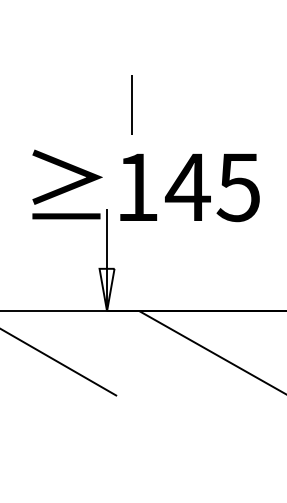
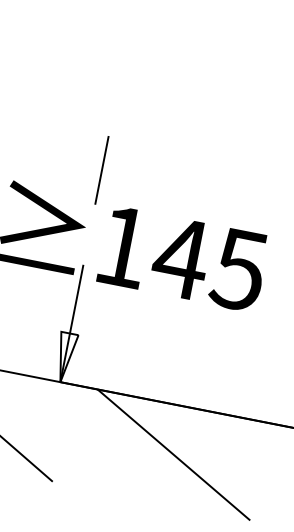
line: (131, 104) -> (101, 170), moved

